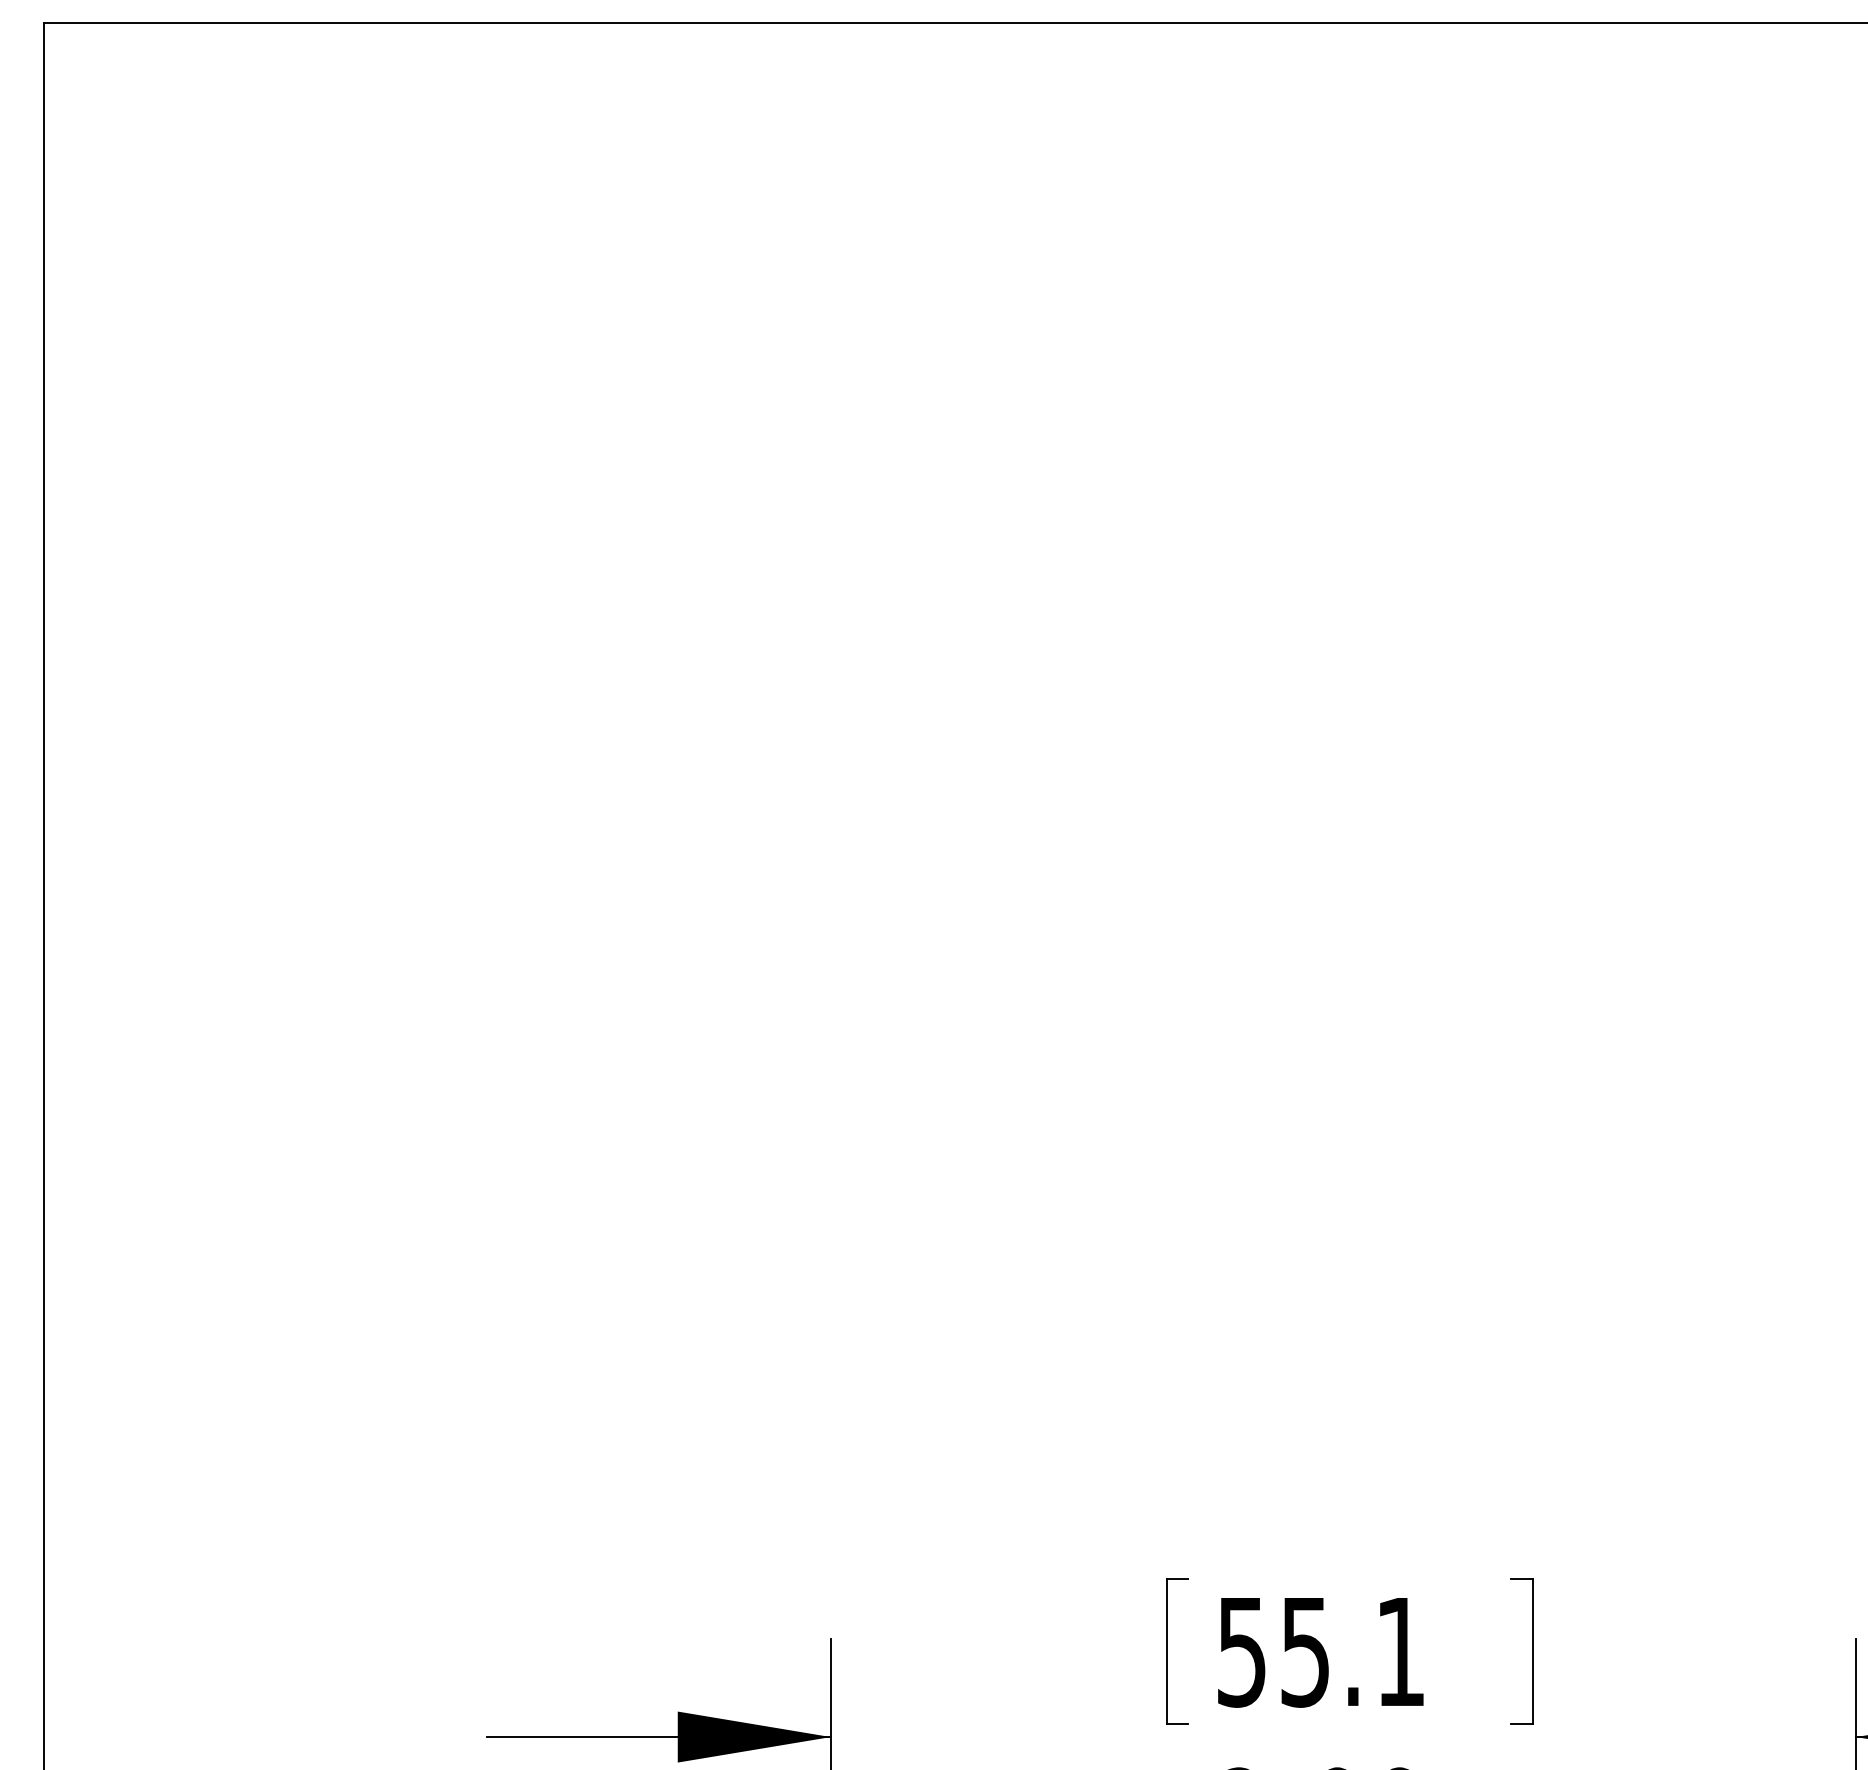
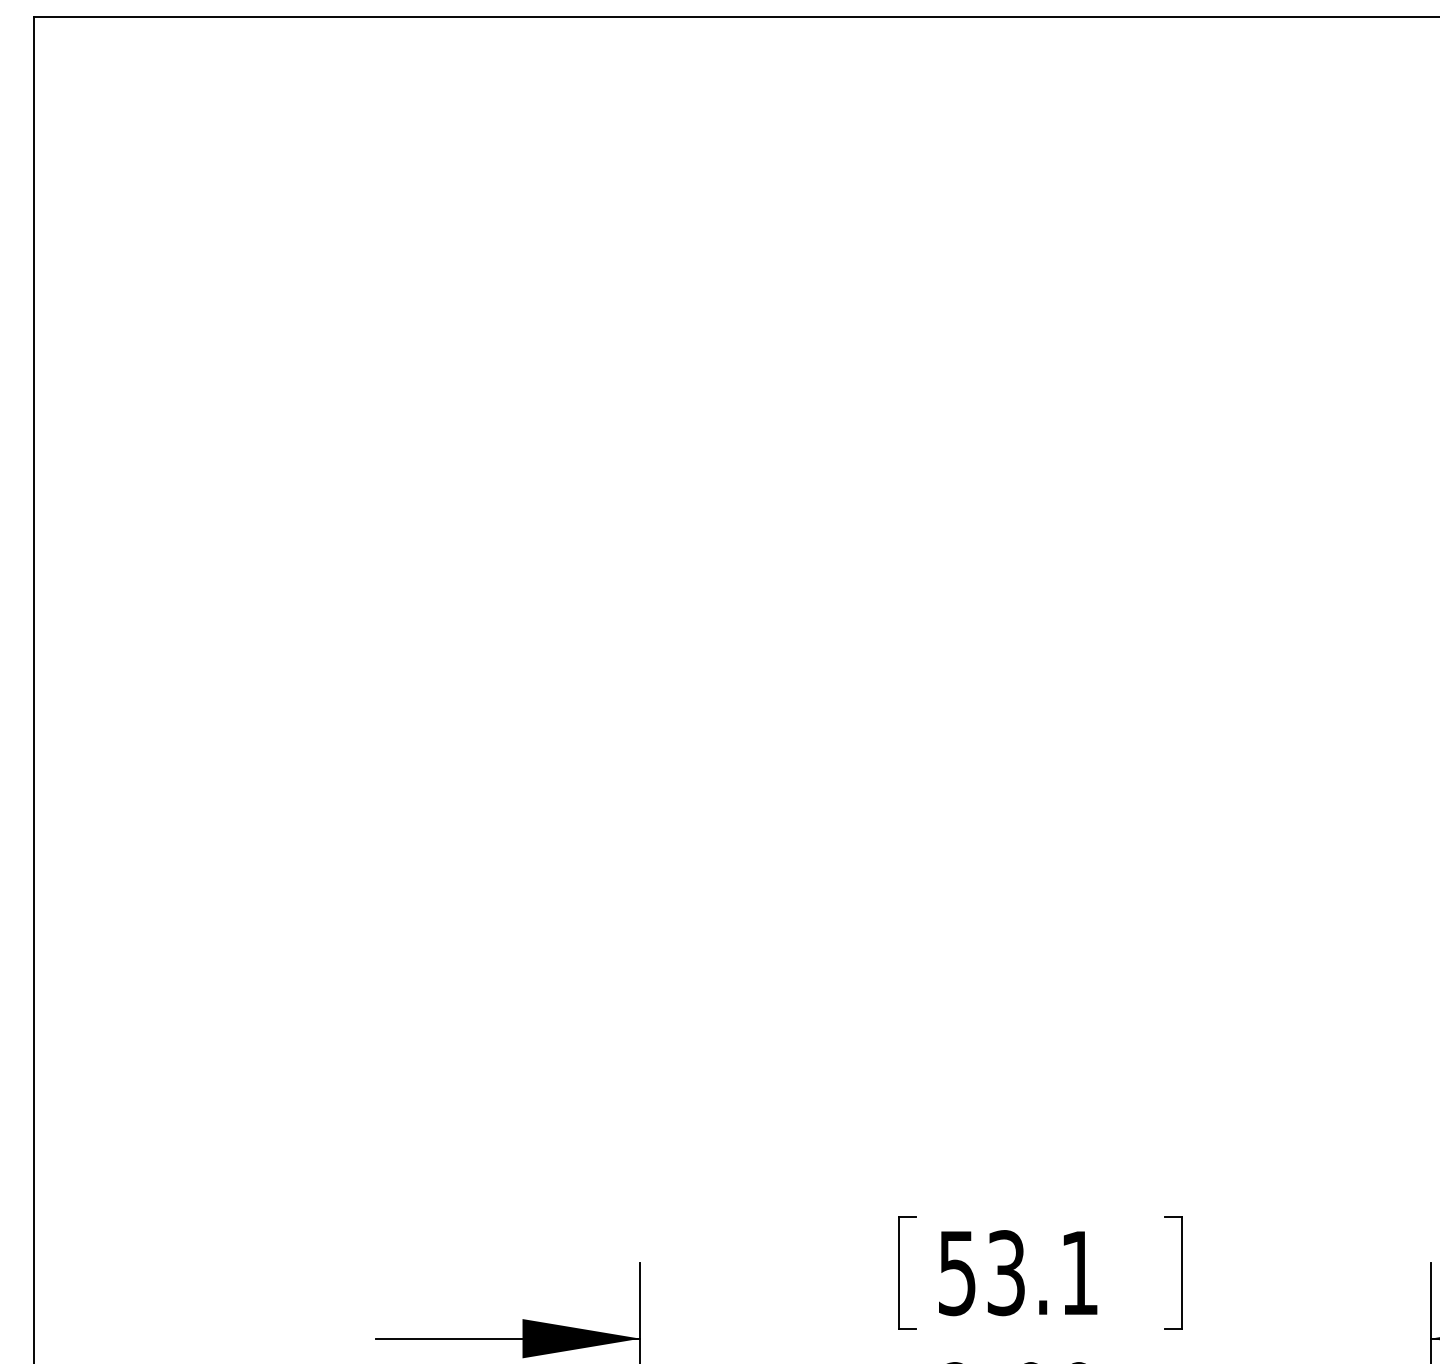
text: (1305, 1651) -> (1006, 1272), 55.1 -> 53.1

